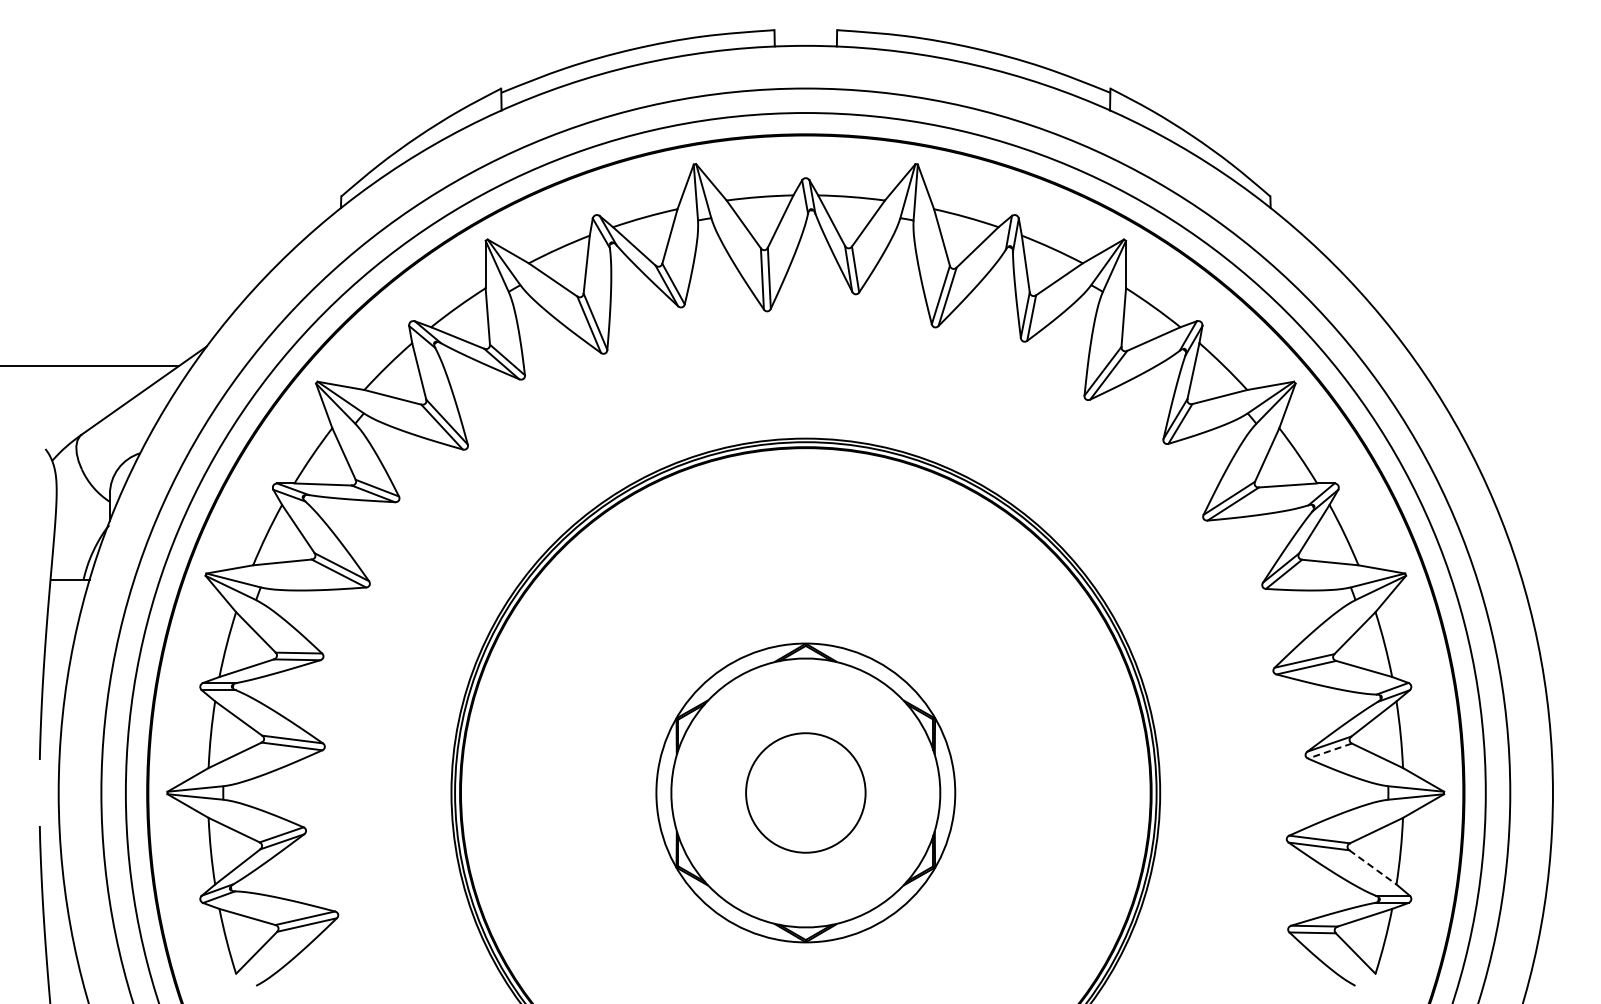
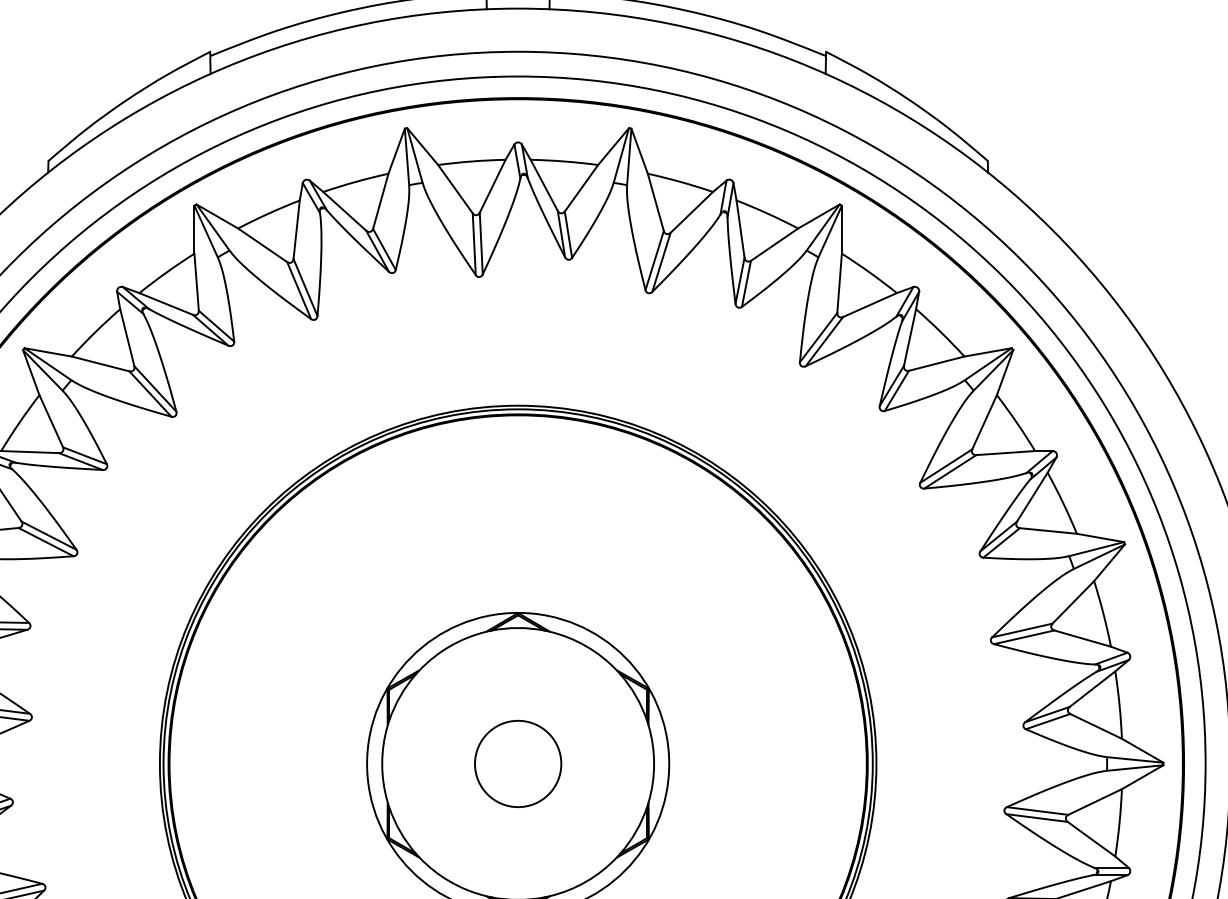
line: (1329, 751) -> (1047, 722), dashed -> solid
circle: (805, 792) -> (517, 763), size x0.71
line: (1373, 867) -> (1092, 839), dashed -> solid

